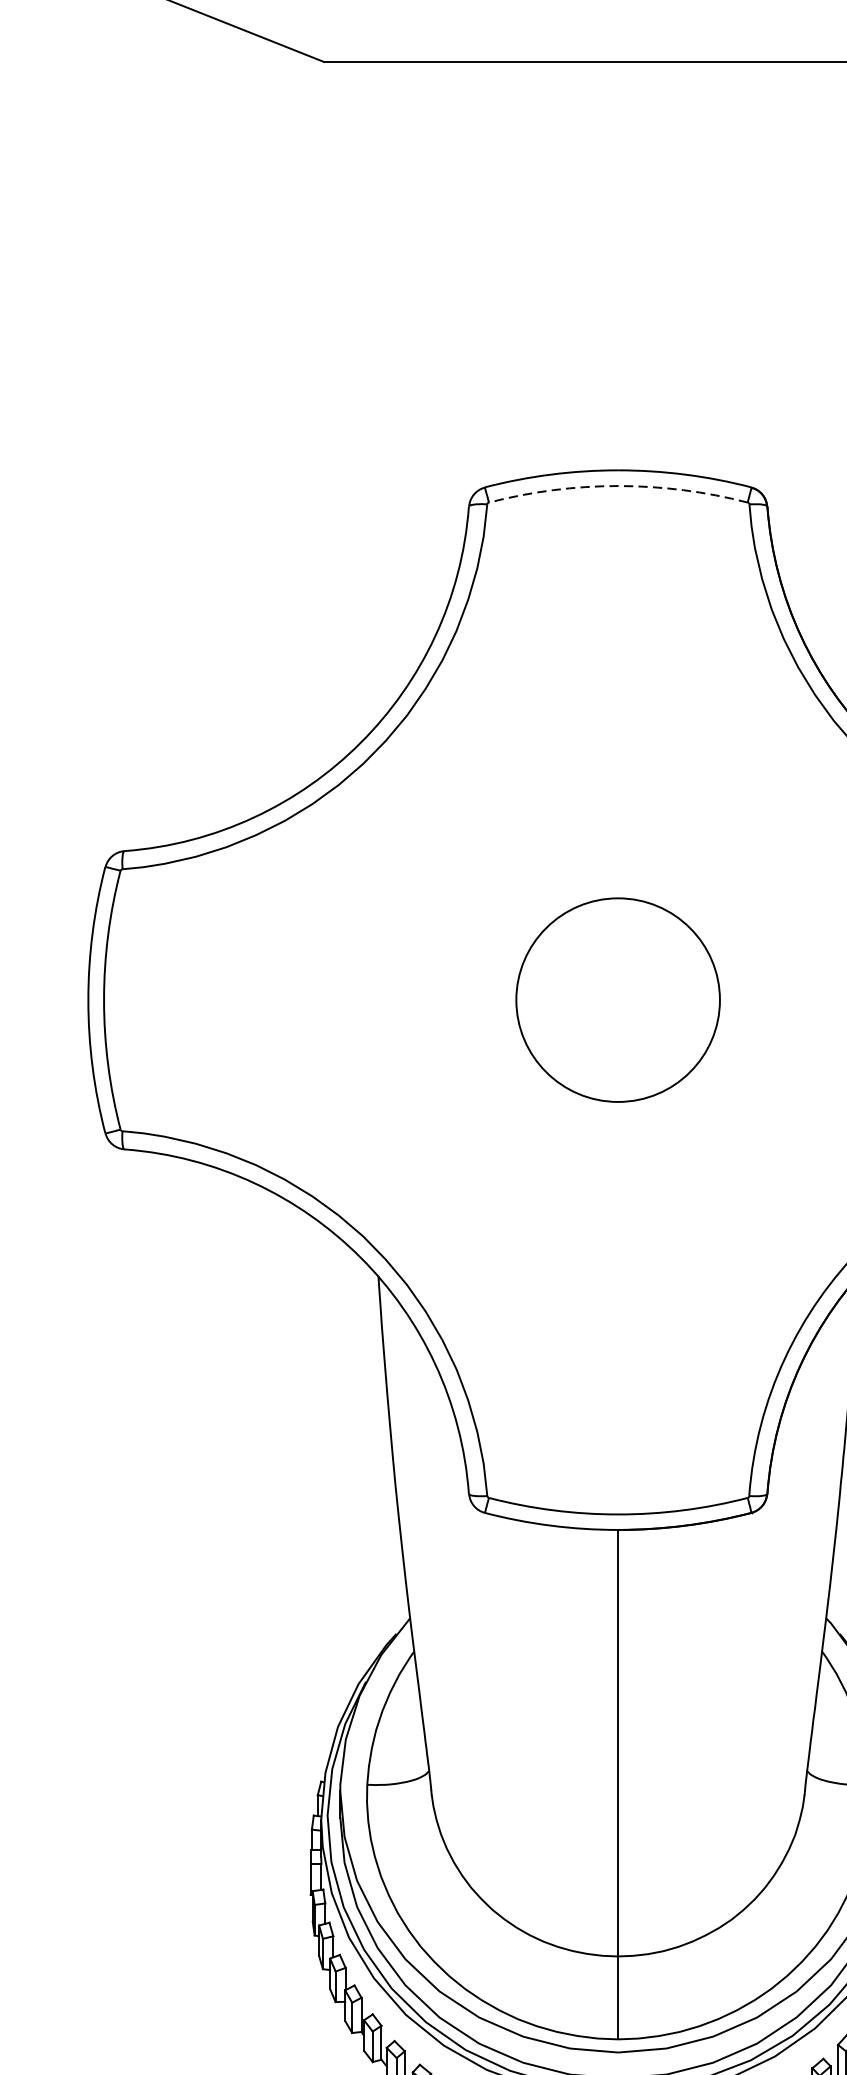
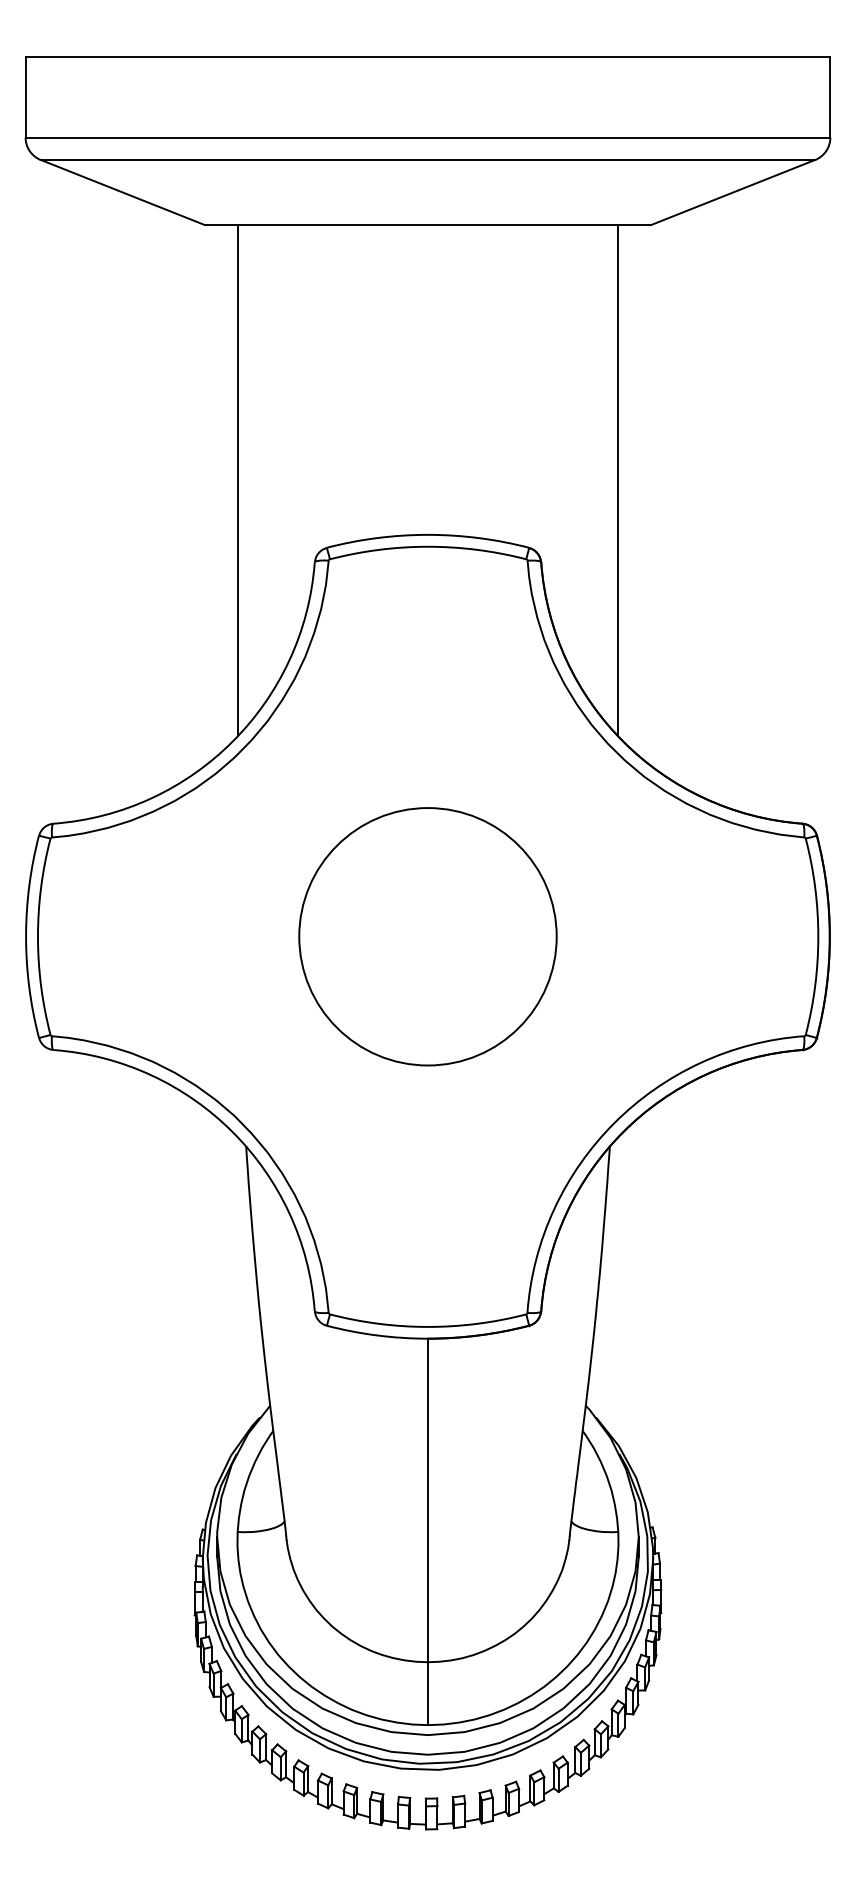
line: (368, 397) -> (238, 479), added
arc: (618, 485) -> (428, 546), dashed -> solid
circle: (617, 999) -> (427, 936), size x1.67

